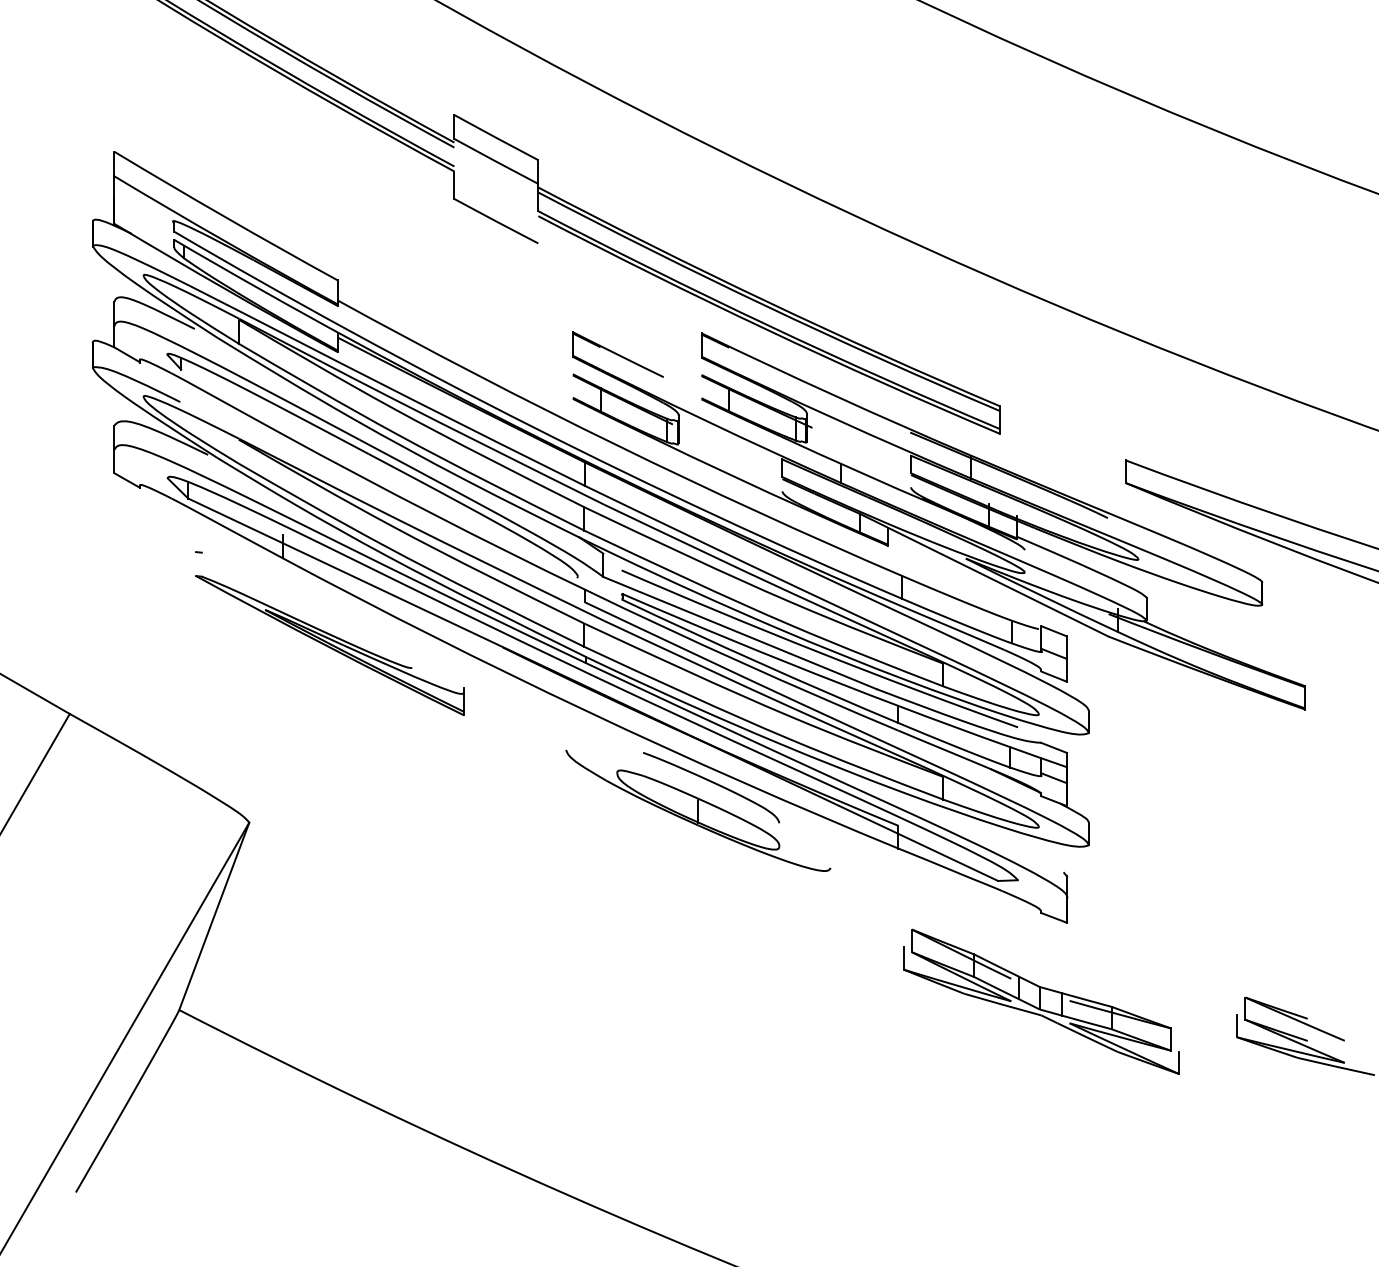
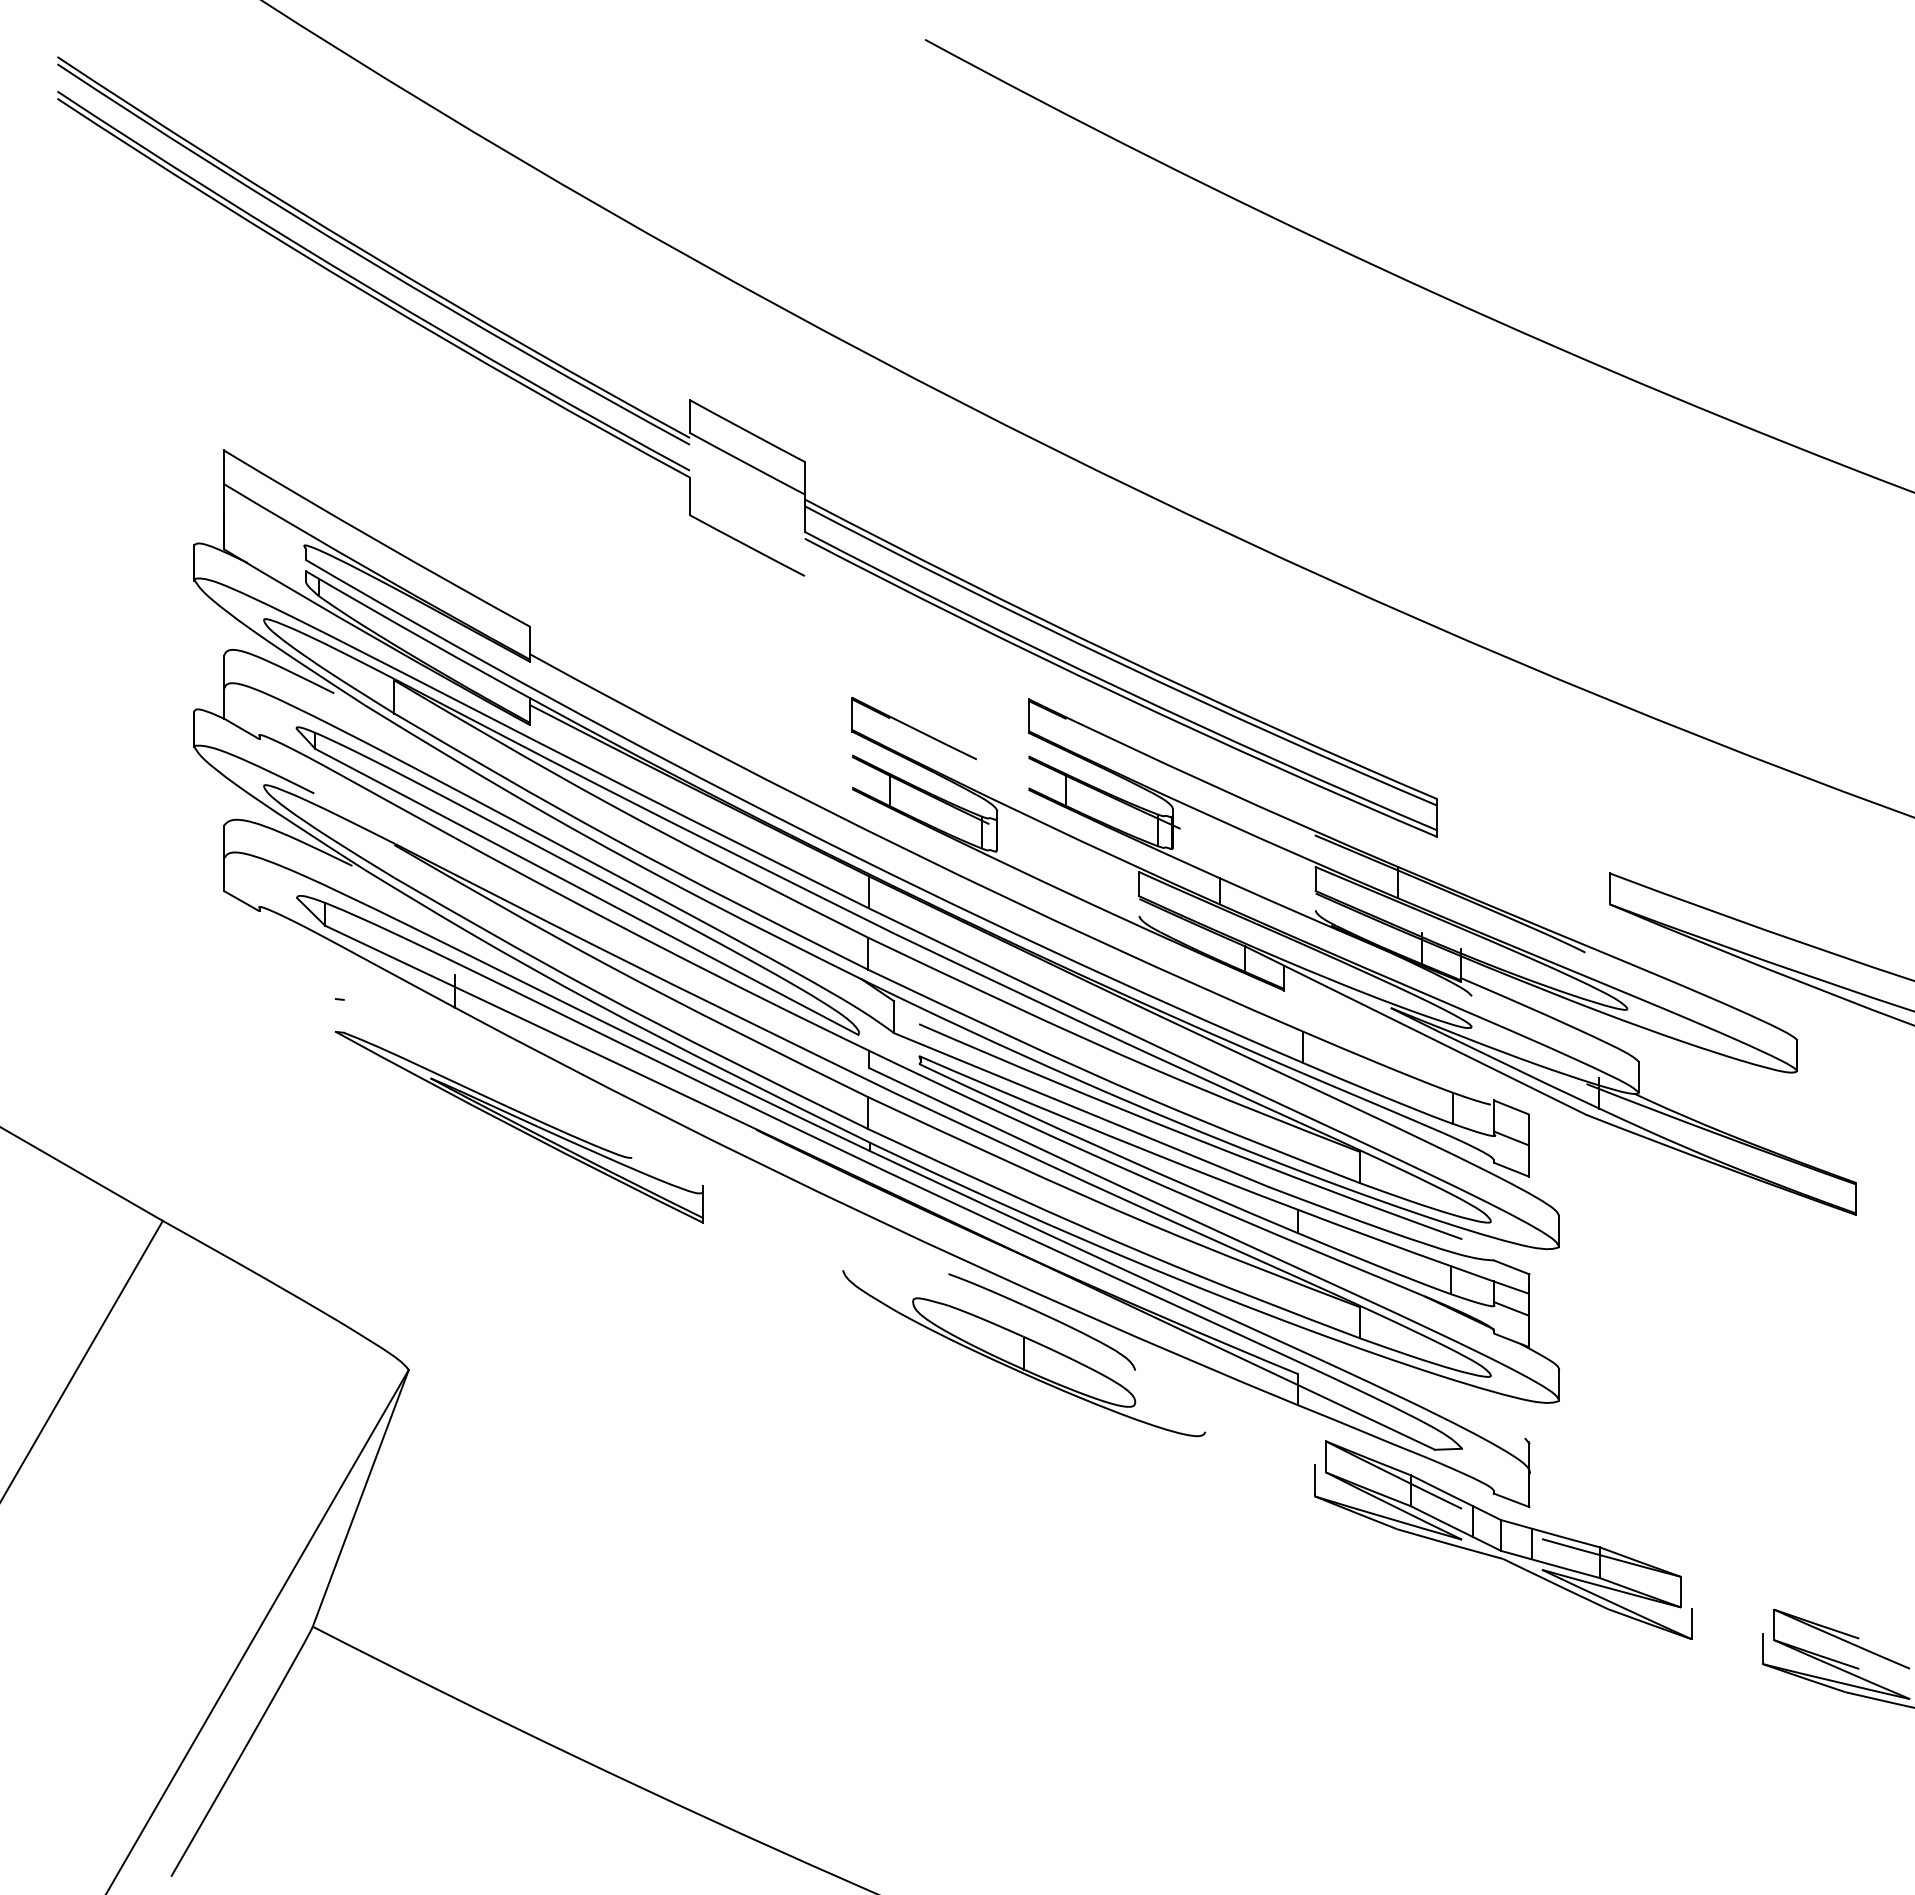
line: (378, 473) -> (586, 891), added
part: (1041, 1001) -> (1503, 1539), moved

